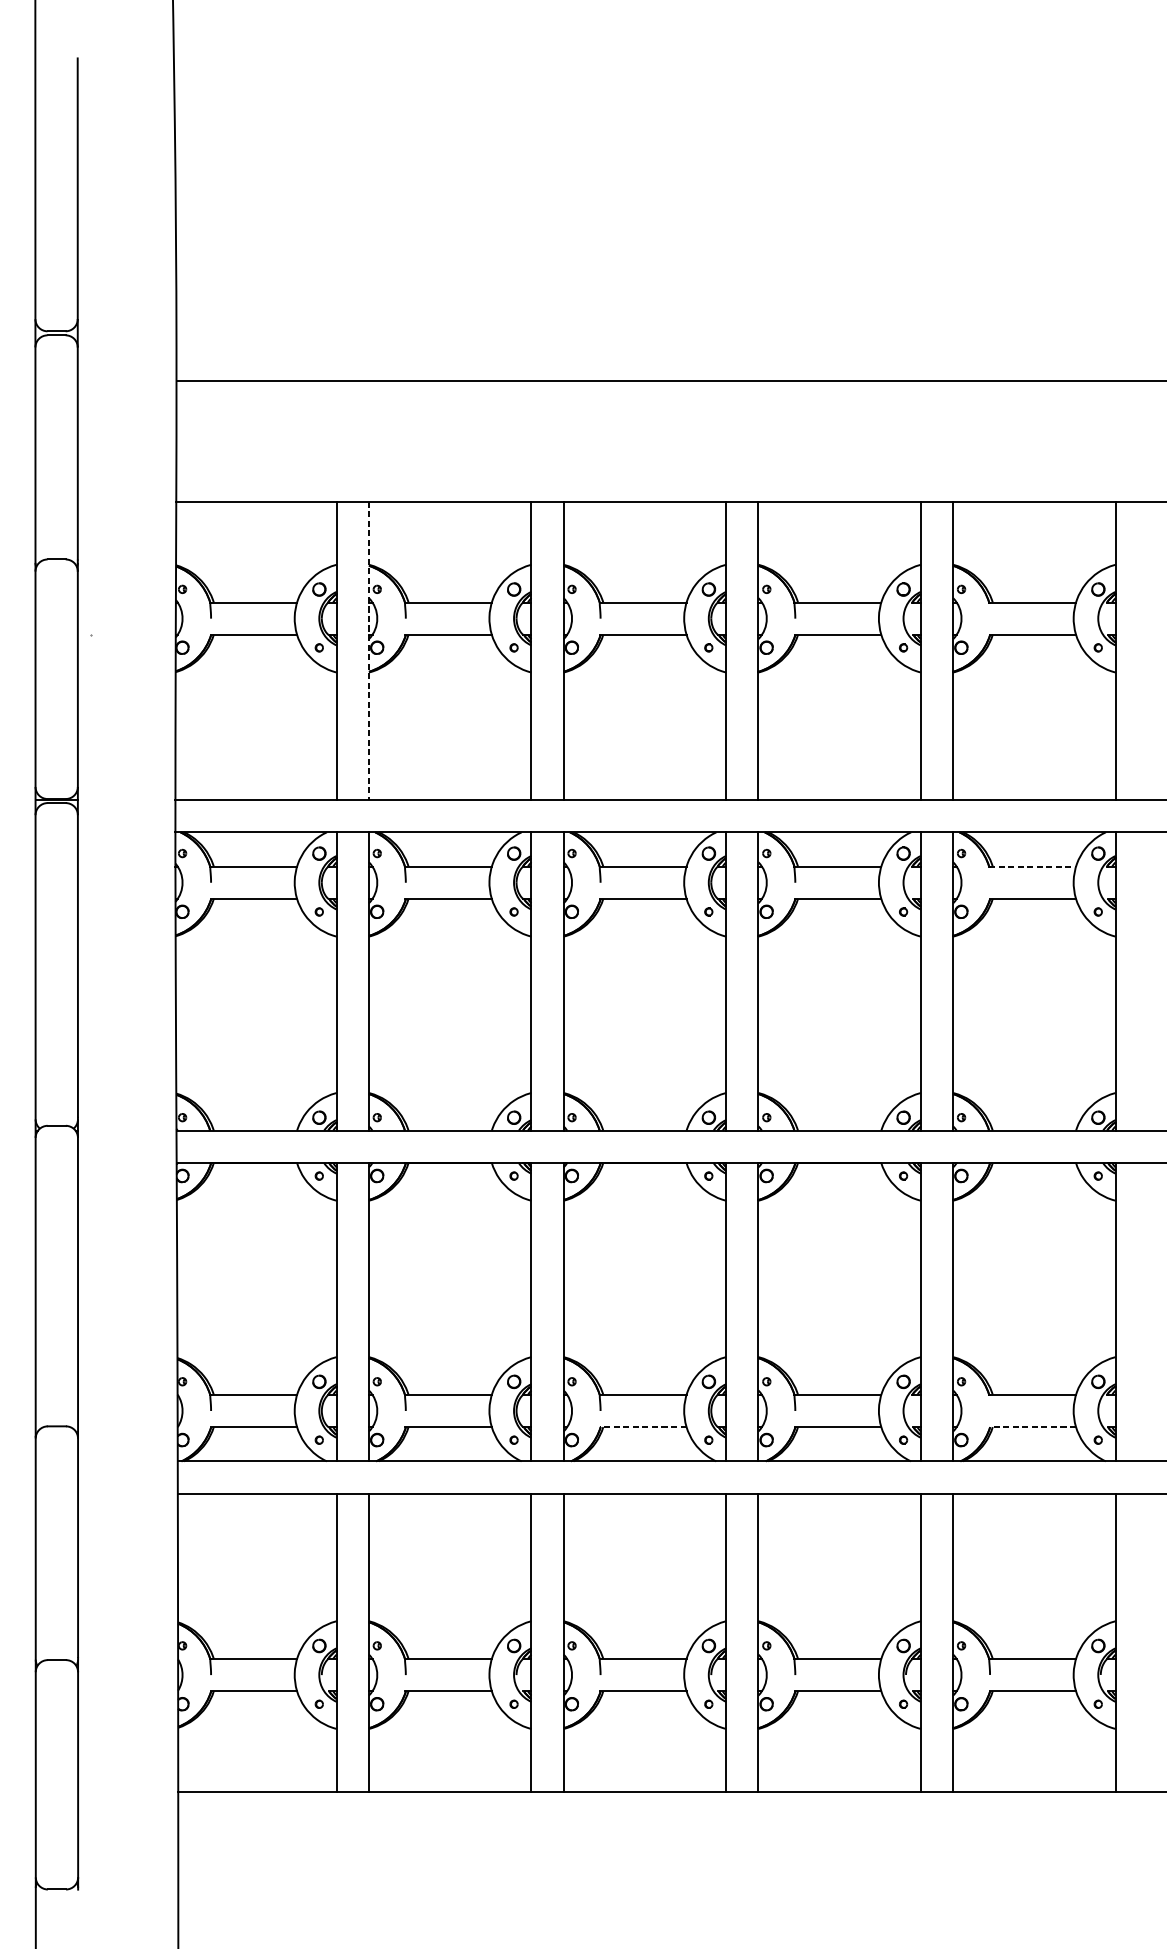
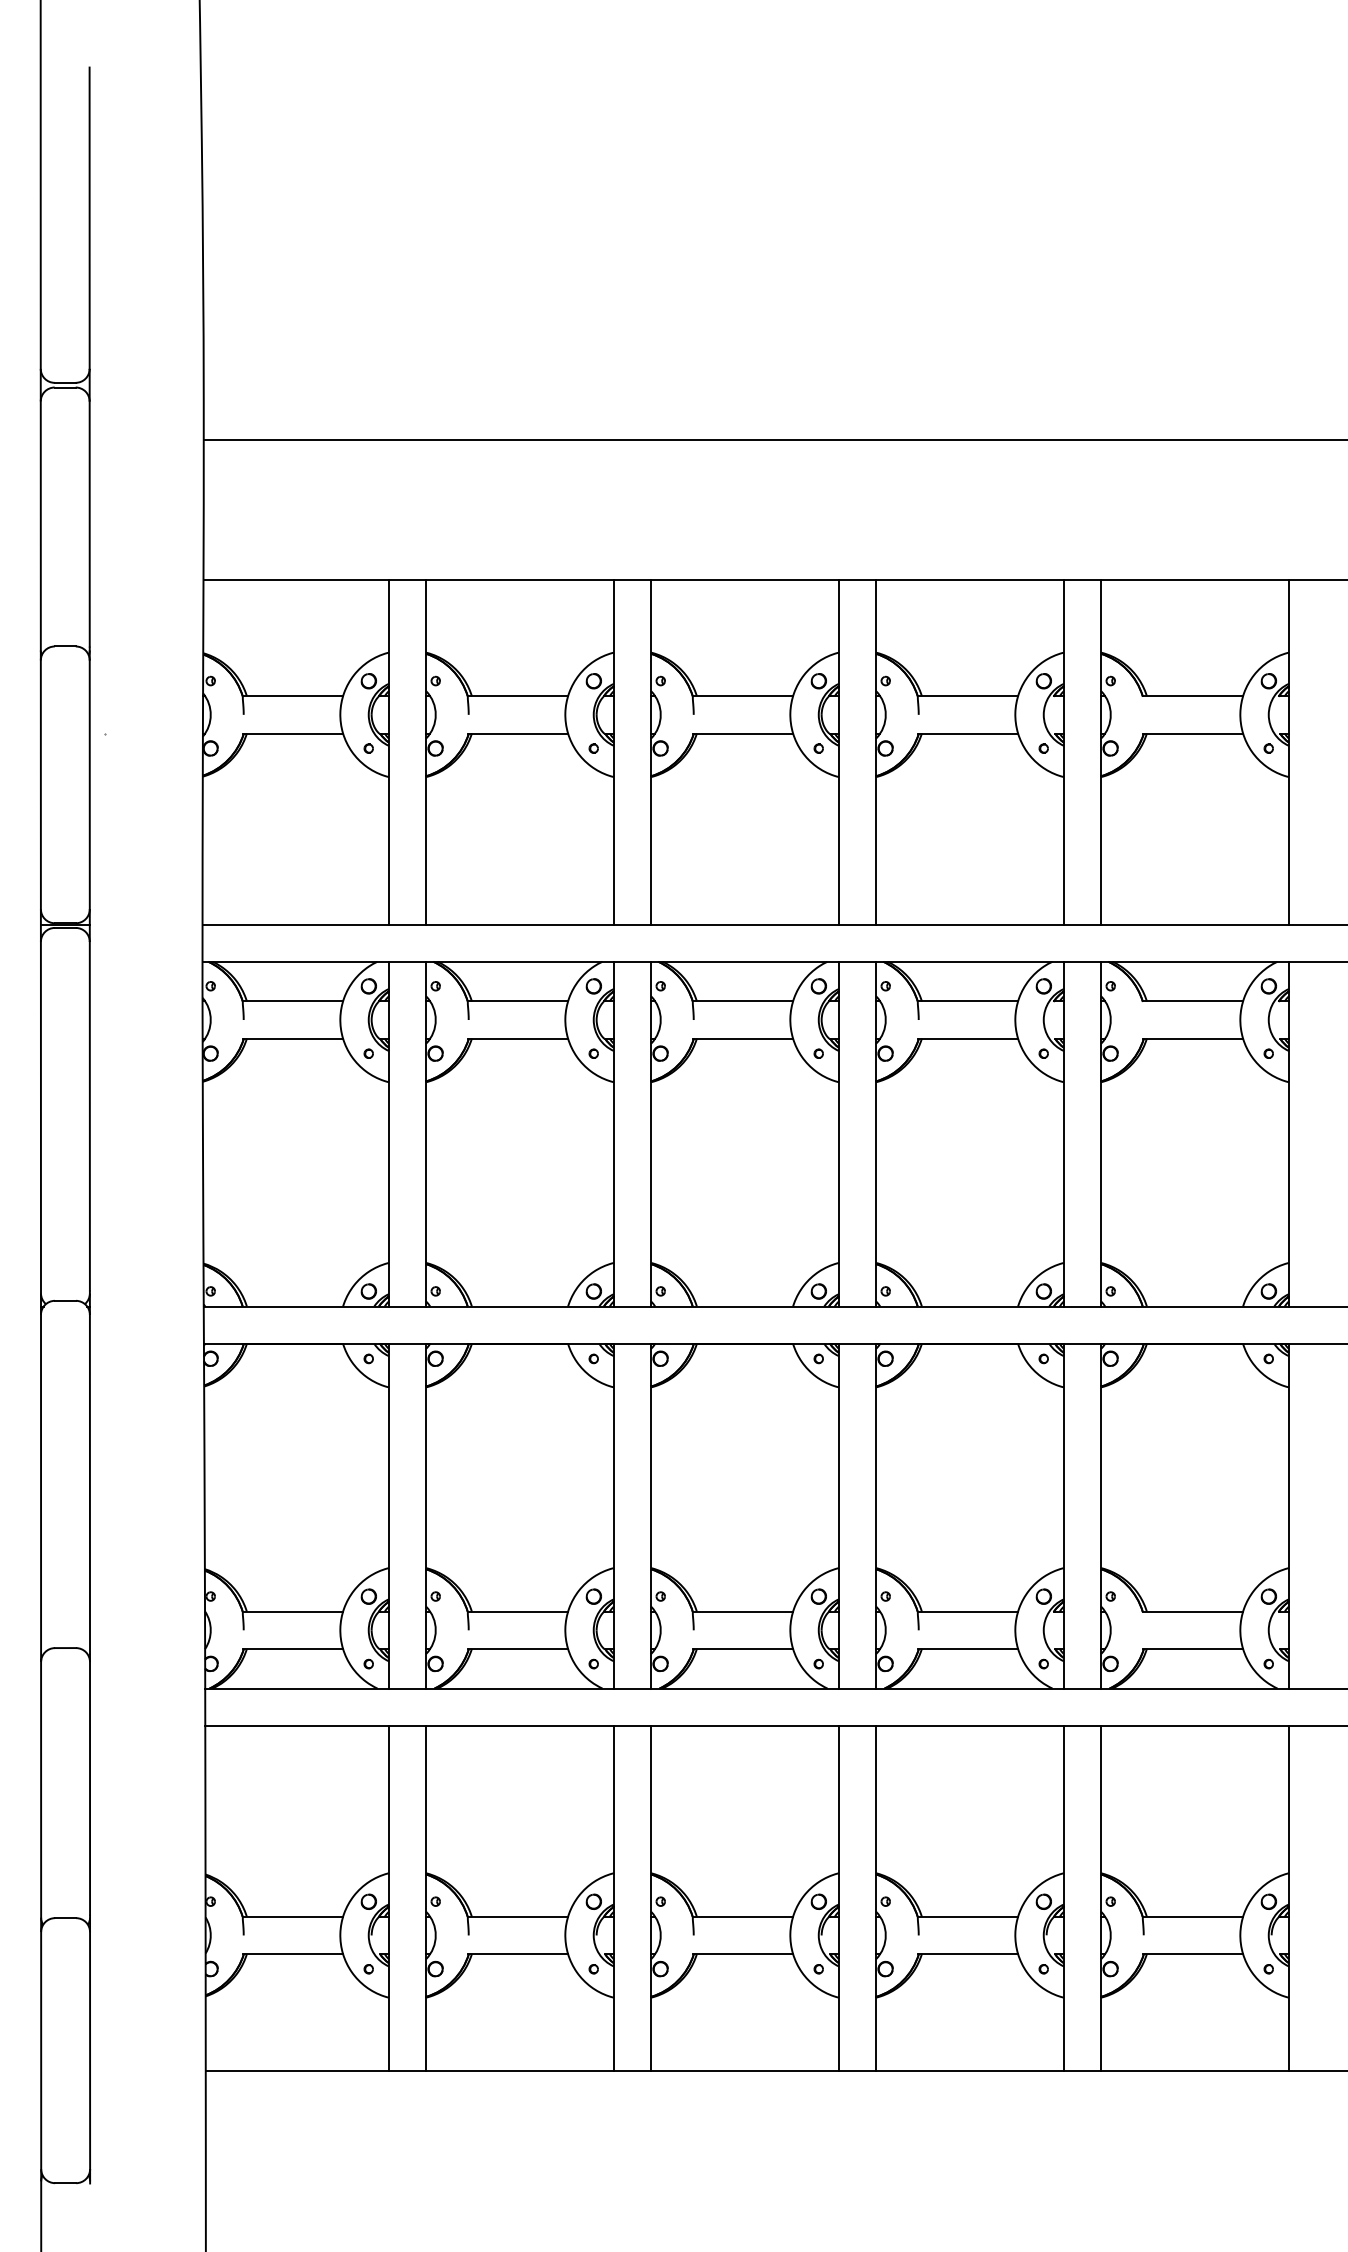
line: (369, 651) -> (426, 752), dashed -> solid
line: (1033, 866) -> (1193, 1001), dashed -> solid
line: (643, 1426) -> (743, 1648), dashed -> solid
line: (1033, 1426) -> (1193, 1648), dashed -> solid

